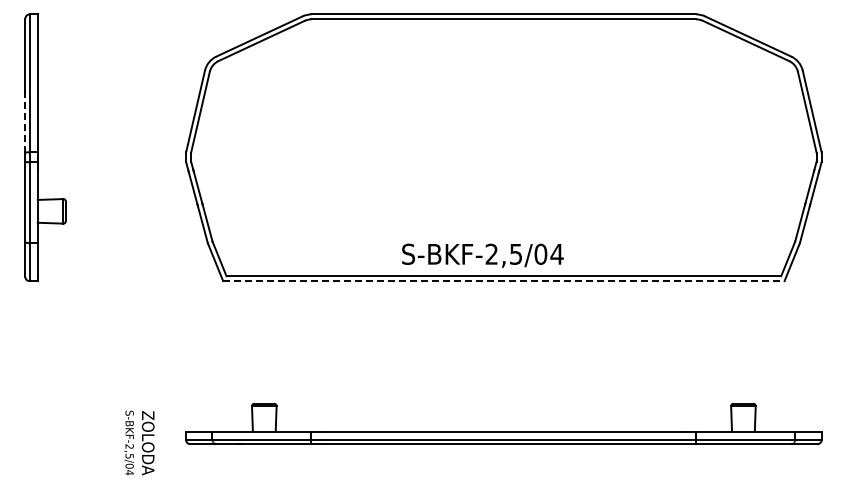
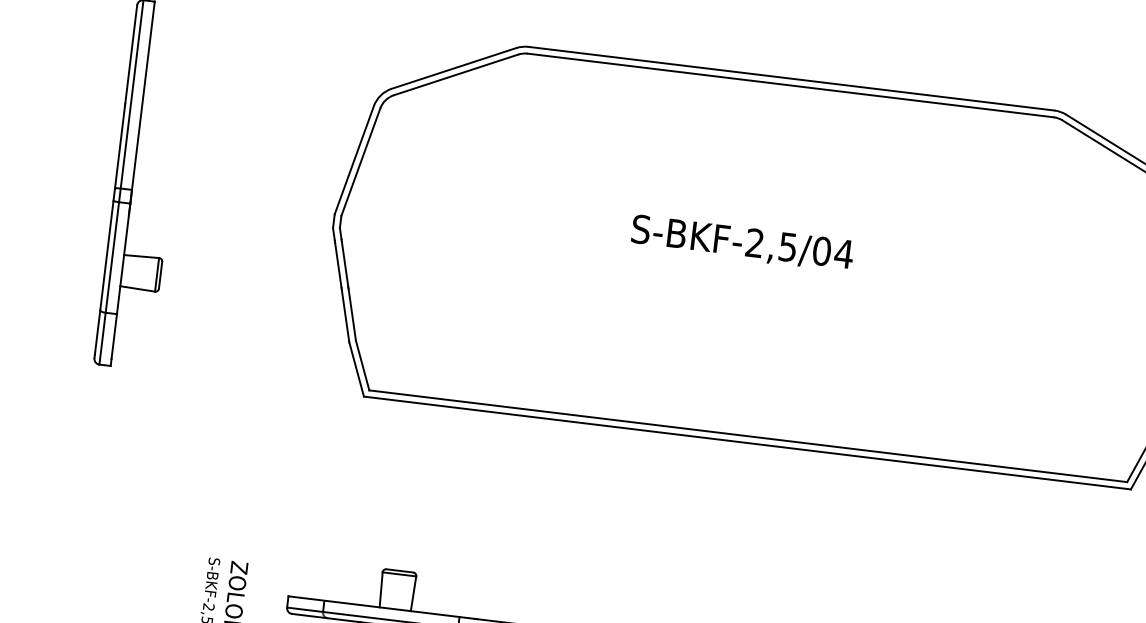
line: (25, 122) -> (120, 147), dashed -> solid
text: (482, 255) -> (741, 243), moved
line: (503, 281) -> (746, 443), dashed -> solid

